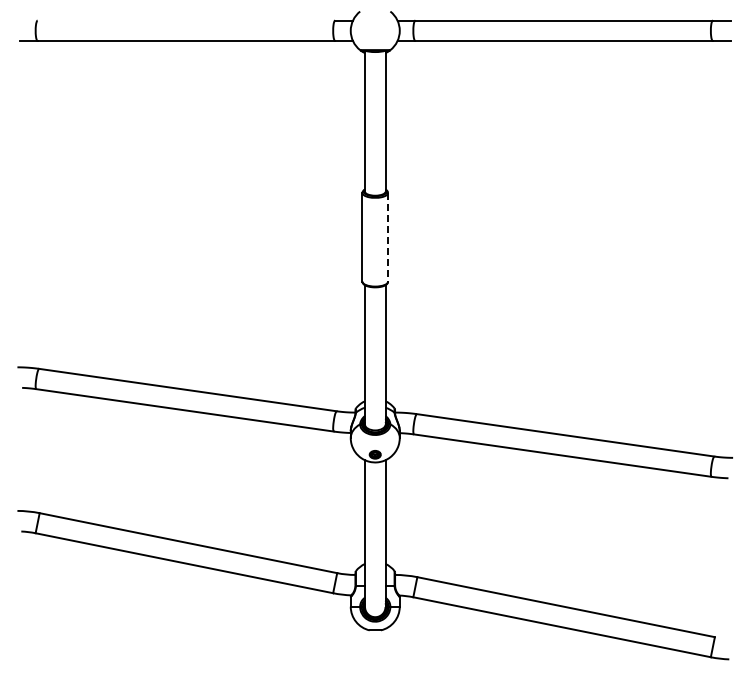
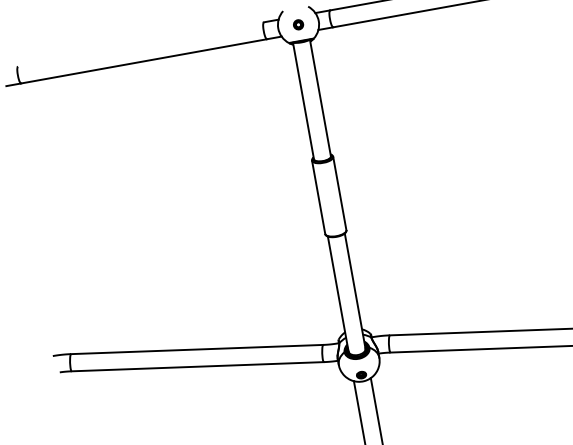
part: (374, 30) -> (297, 24), added
line: (388, 237) -> (340, 193), dashed -> solid

